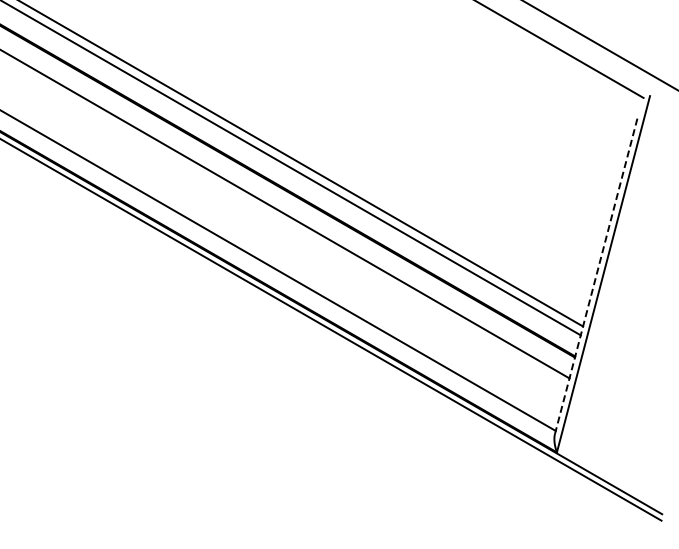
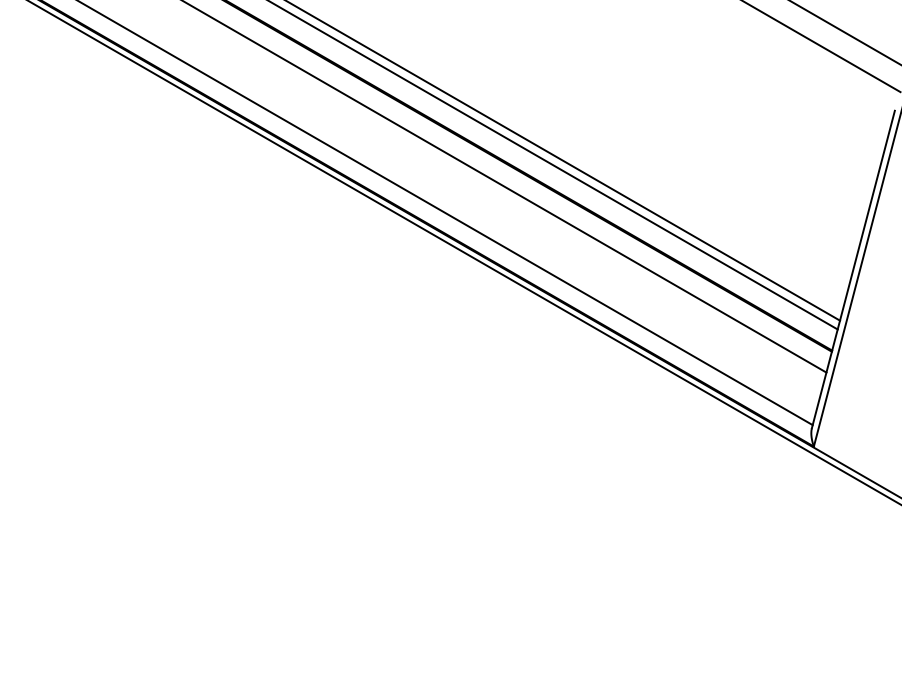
line: (596, 275) -> (853, 269), dashed -> solid

